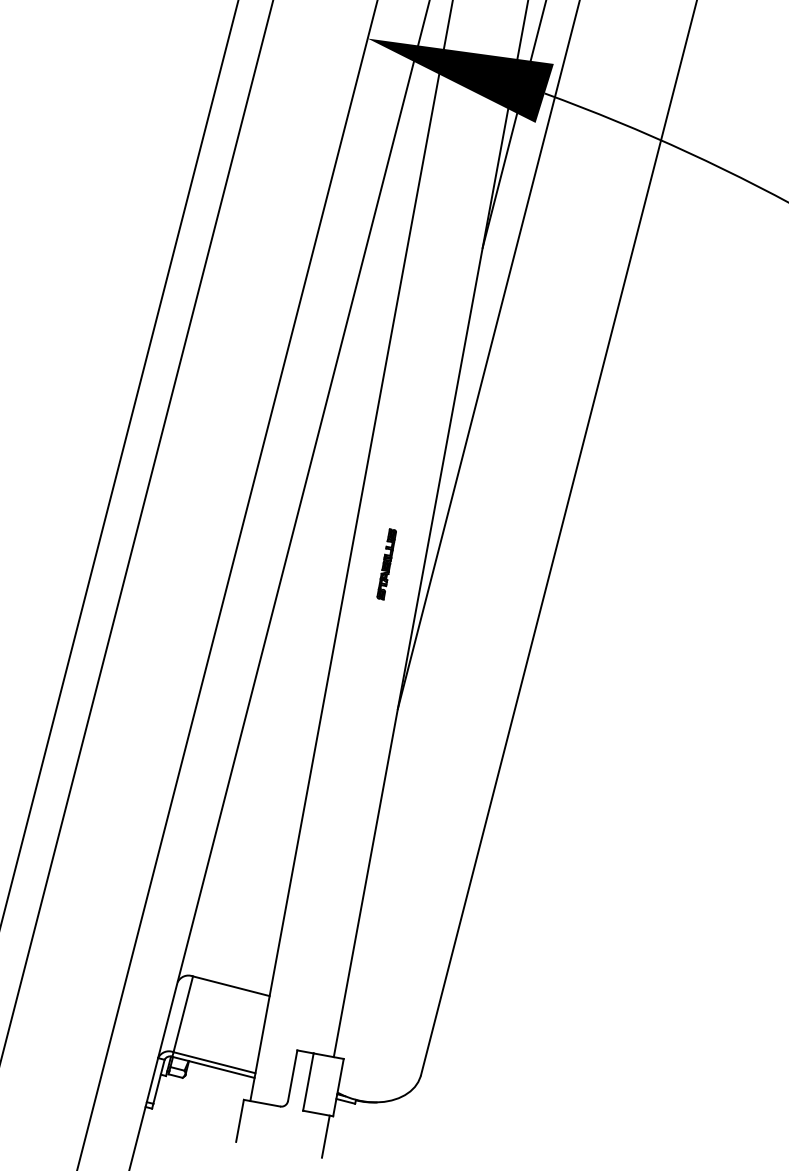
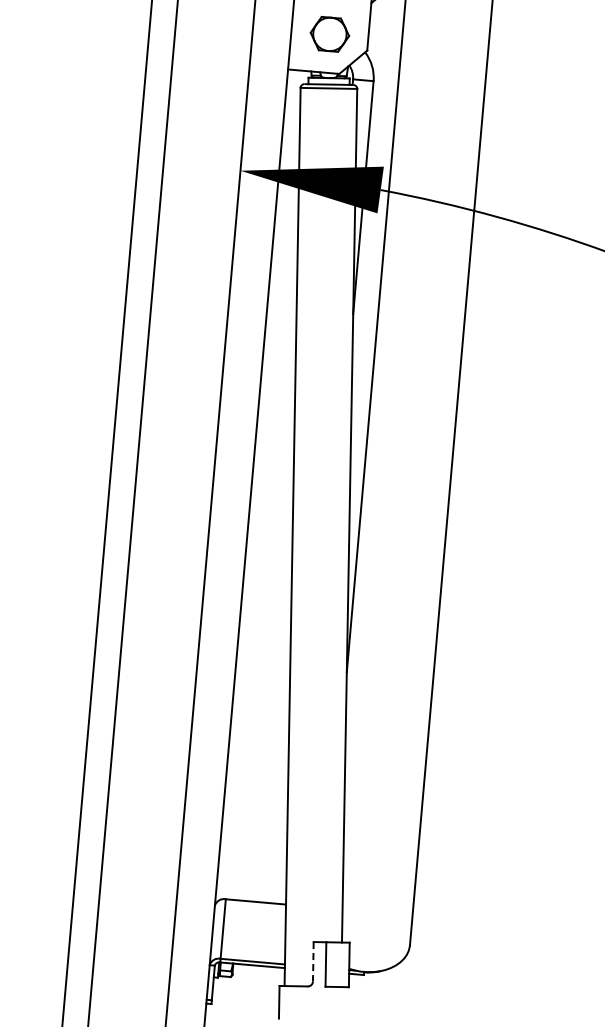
part: (386, 564) -> (320, 564), removed
line: (292, 1075) -> (313, 961), solid -> dashed
line: (325, 1136) -> (345, 1003), removed

